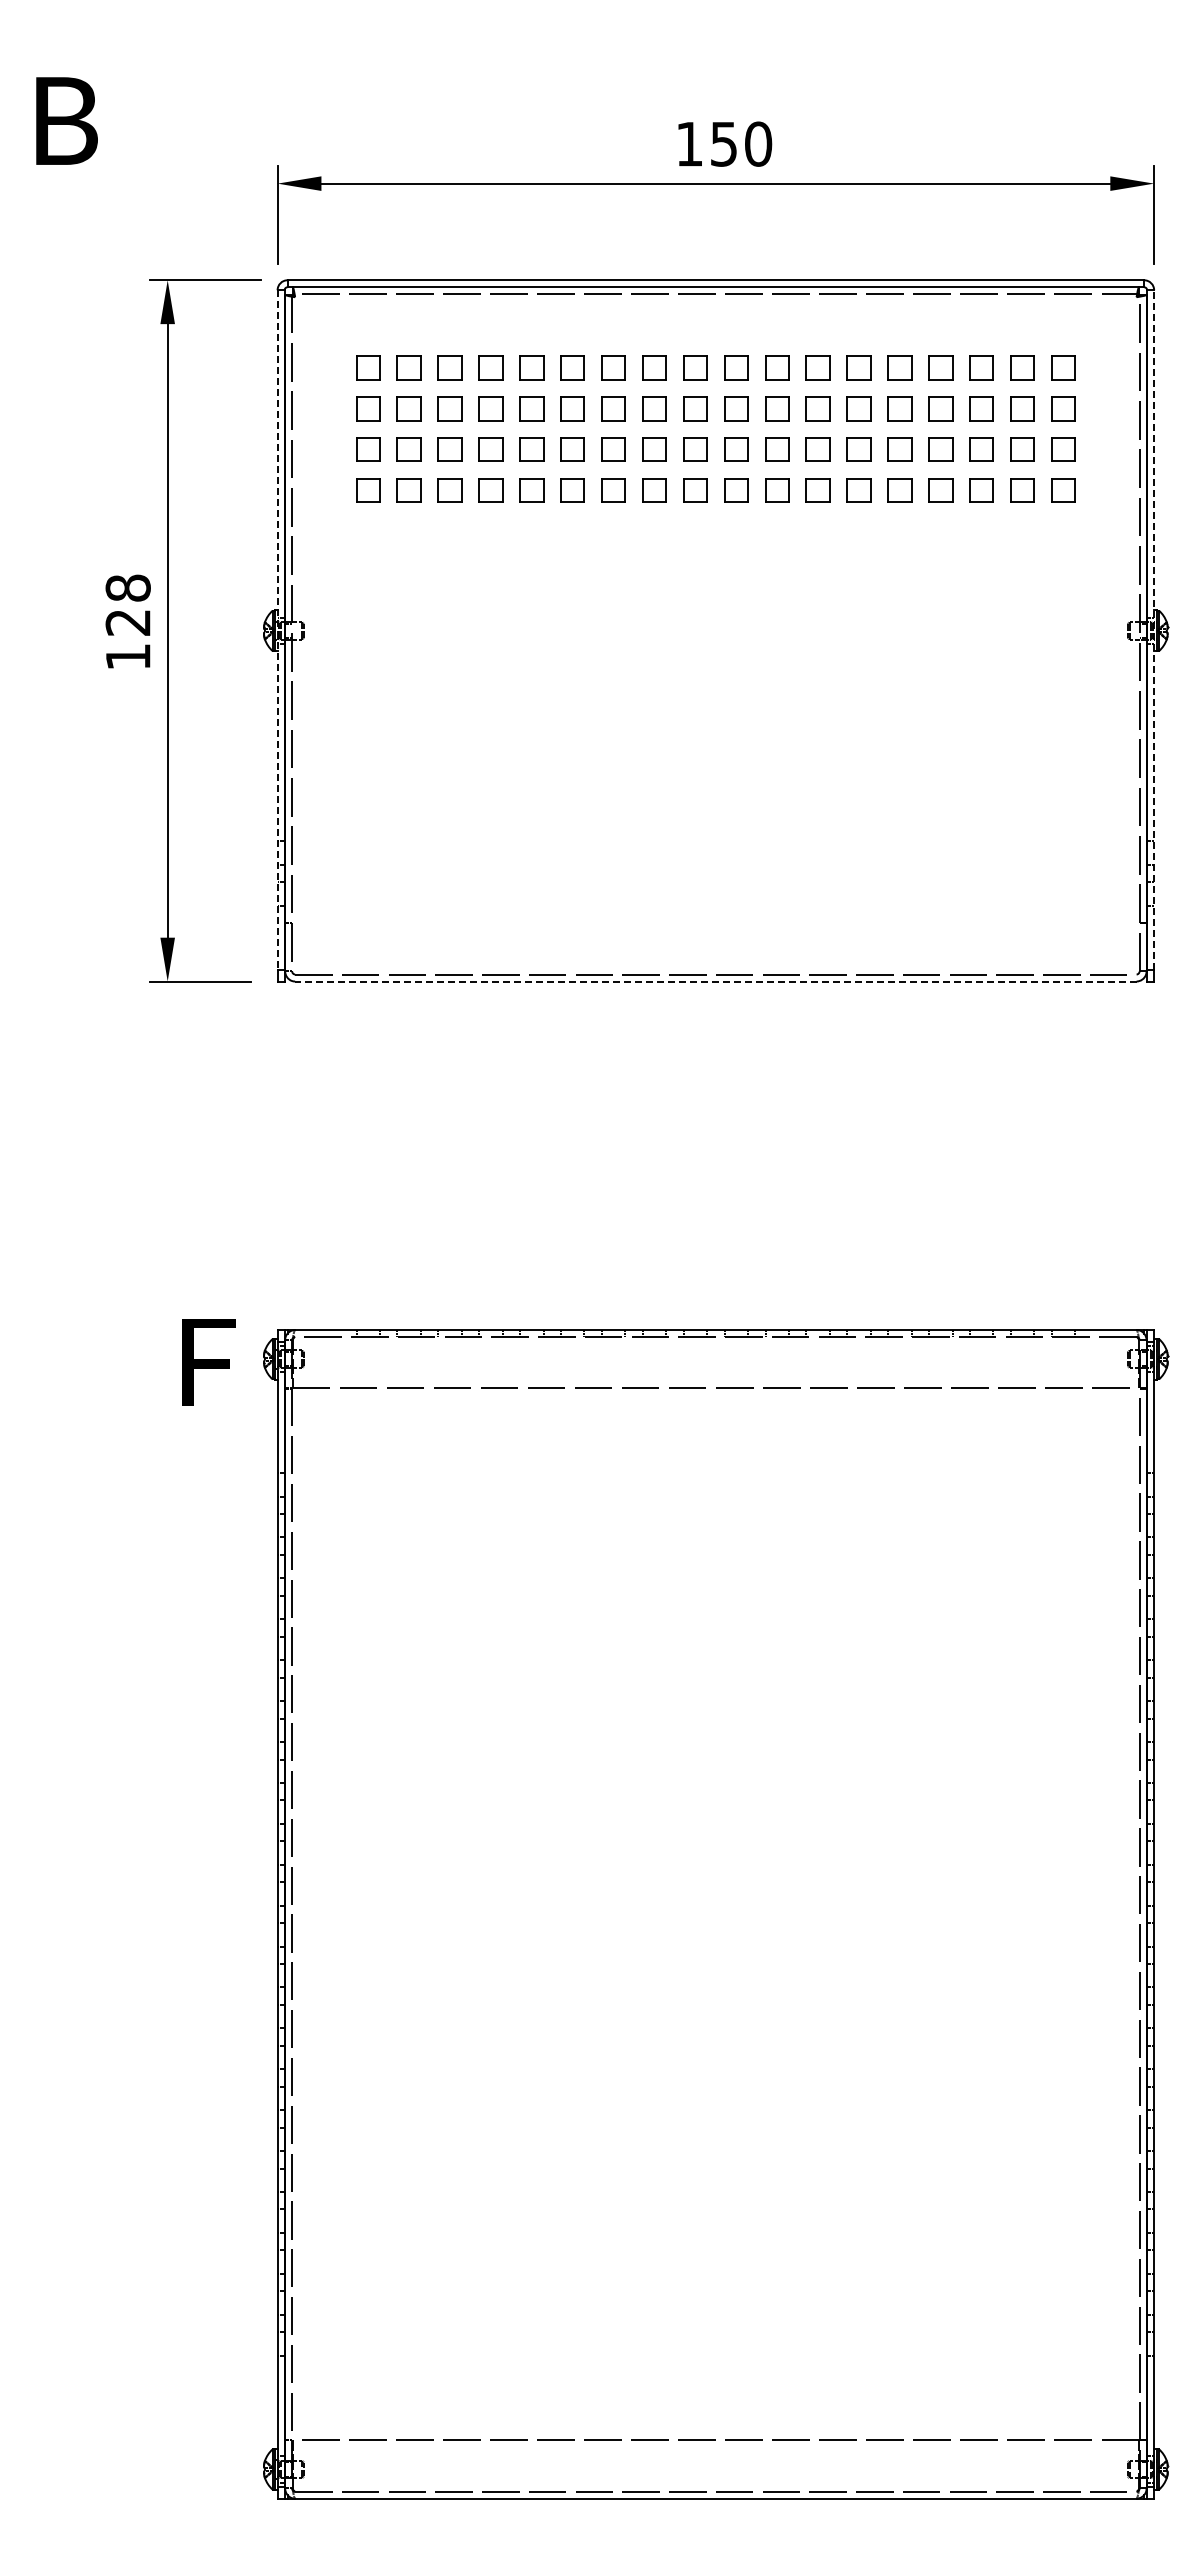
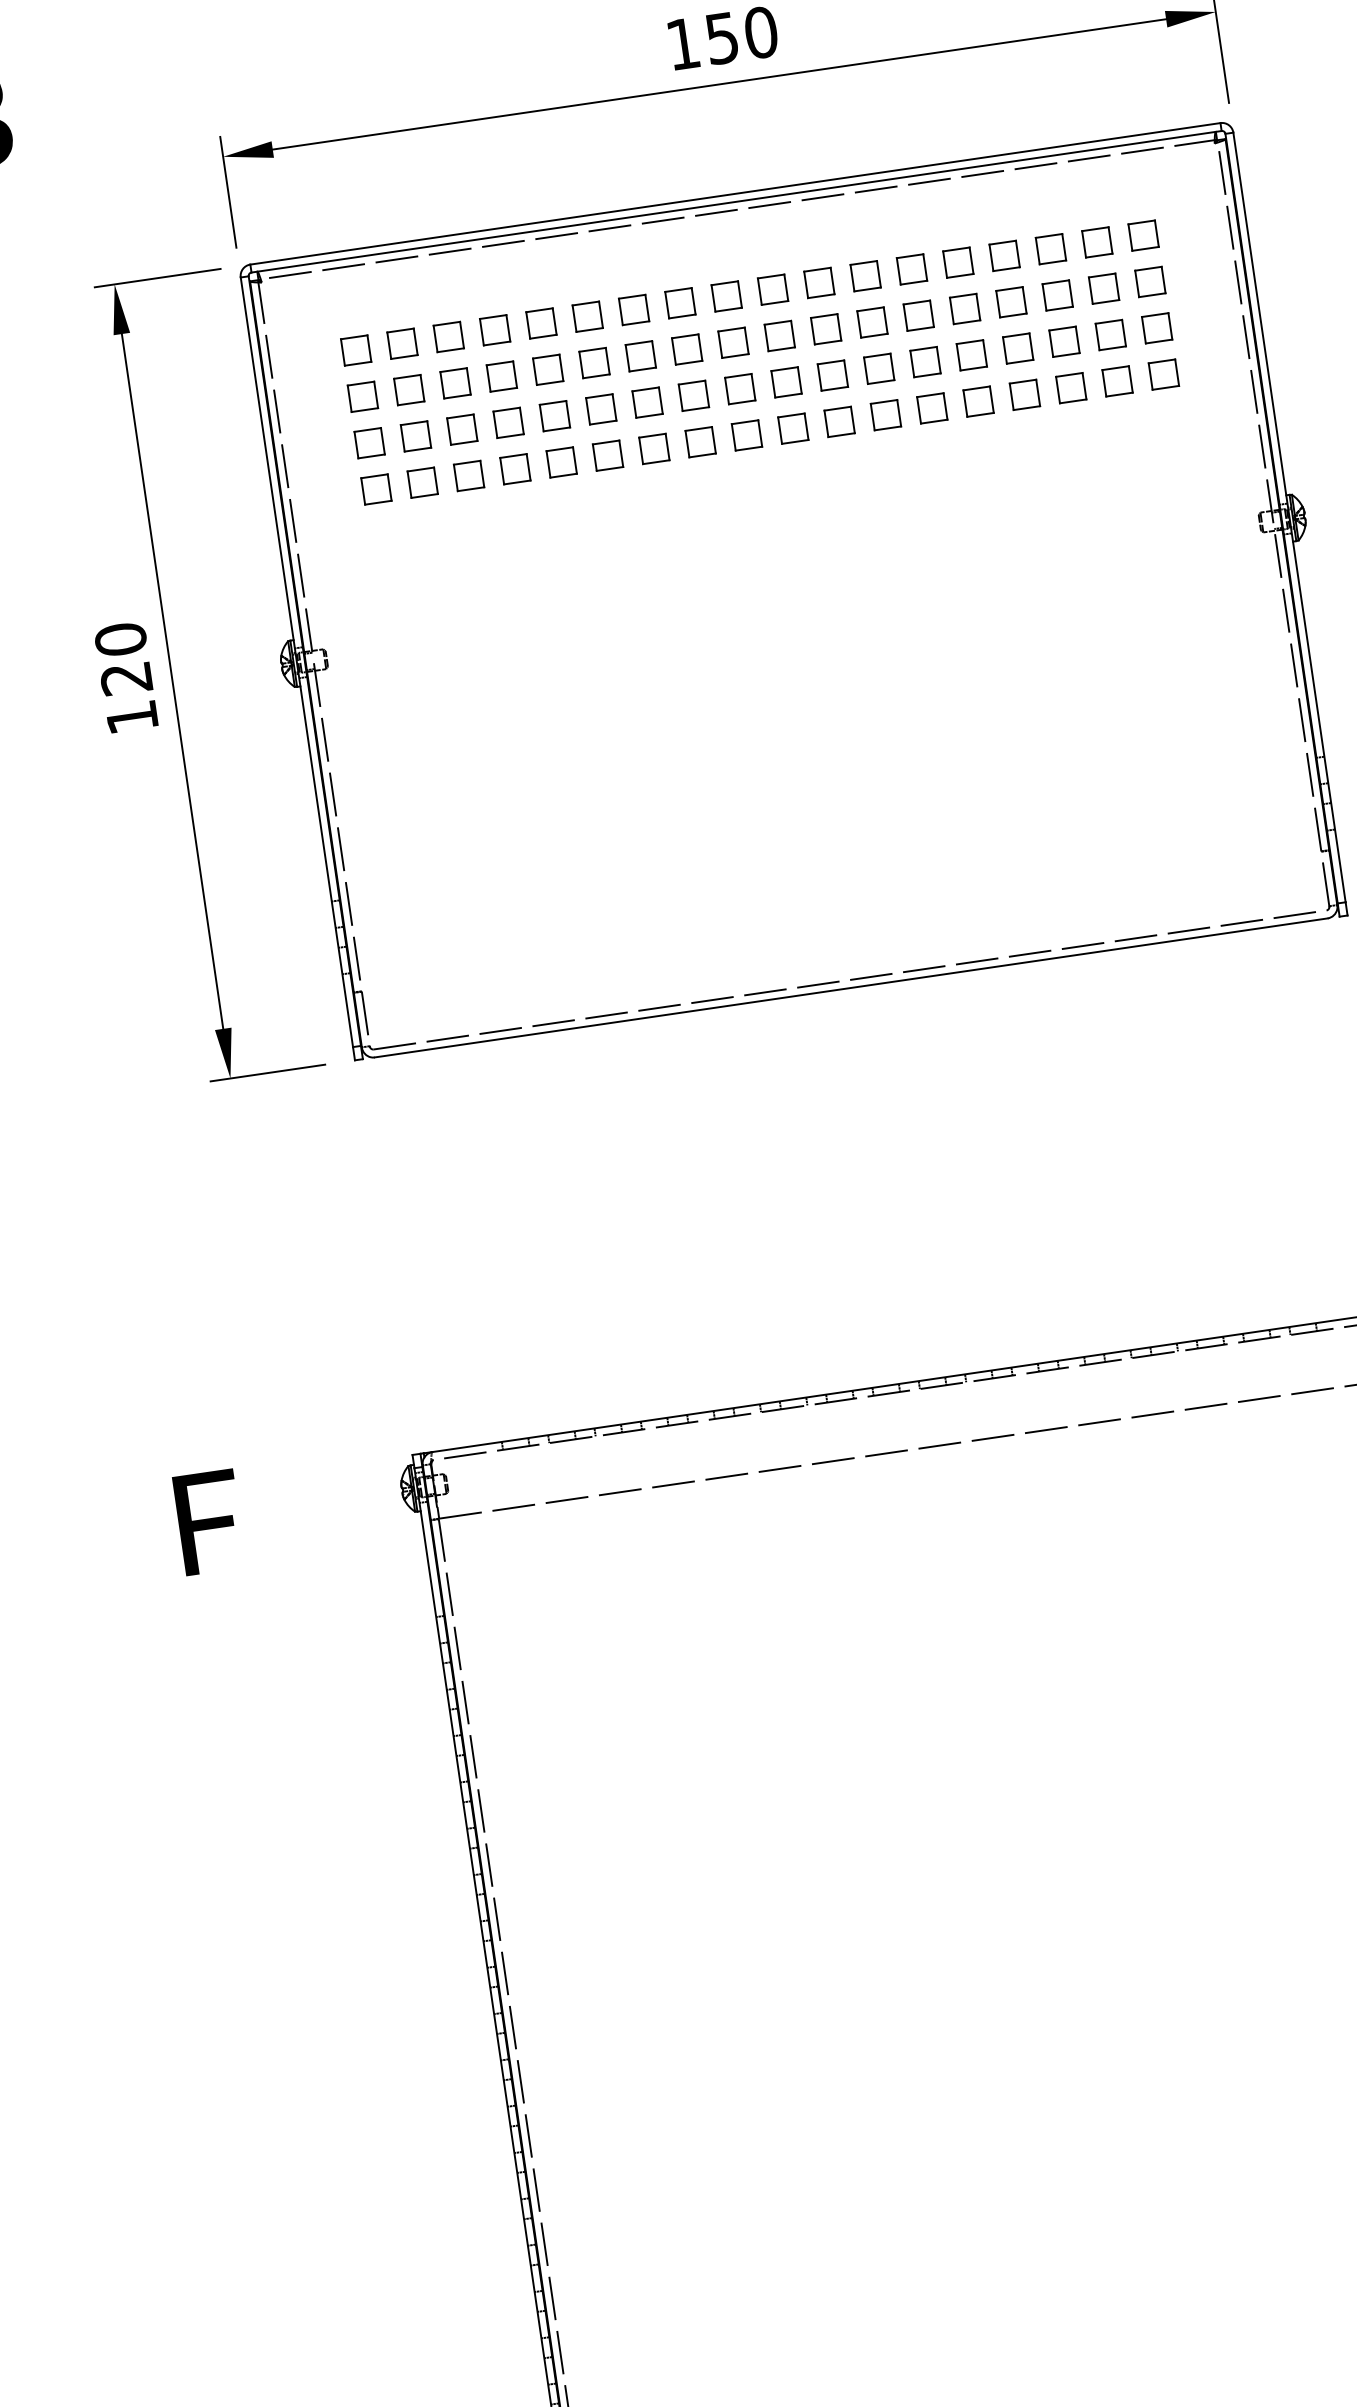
text: (127, 587) -> (119, 638), 128 -> 120
line: (277, 630) -> (296, 662), dashed -> solid
line: (1154, 630) -> (1289, 517), dashed -> solid
line: (715, 981) -> (850, 987), dashed -> solid
text: (208, 1362) -> (209, 1522), moved

